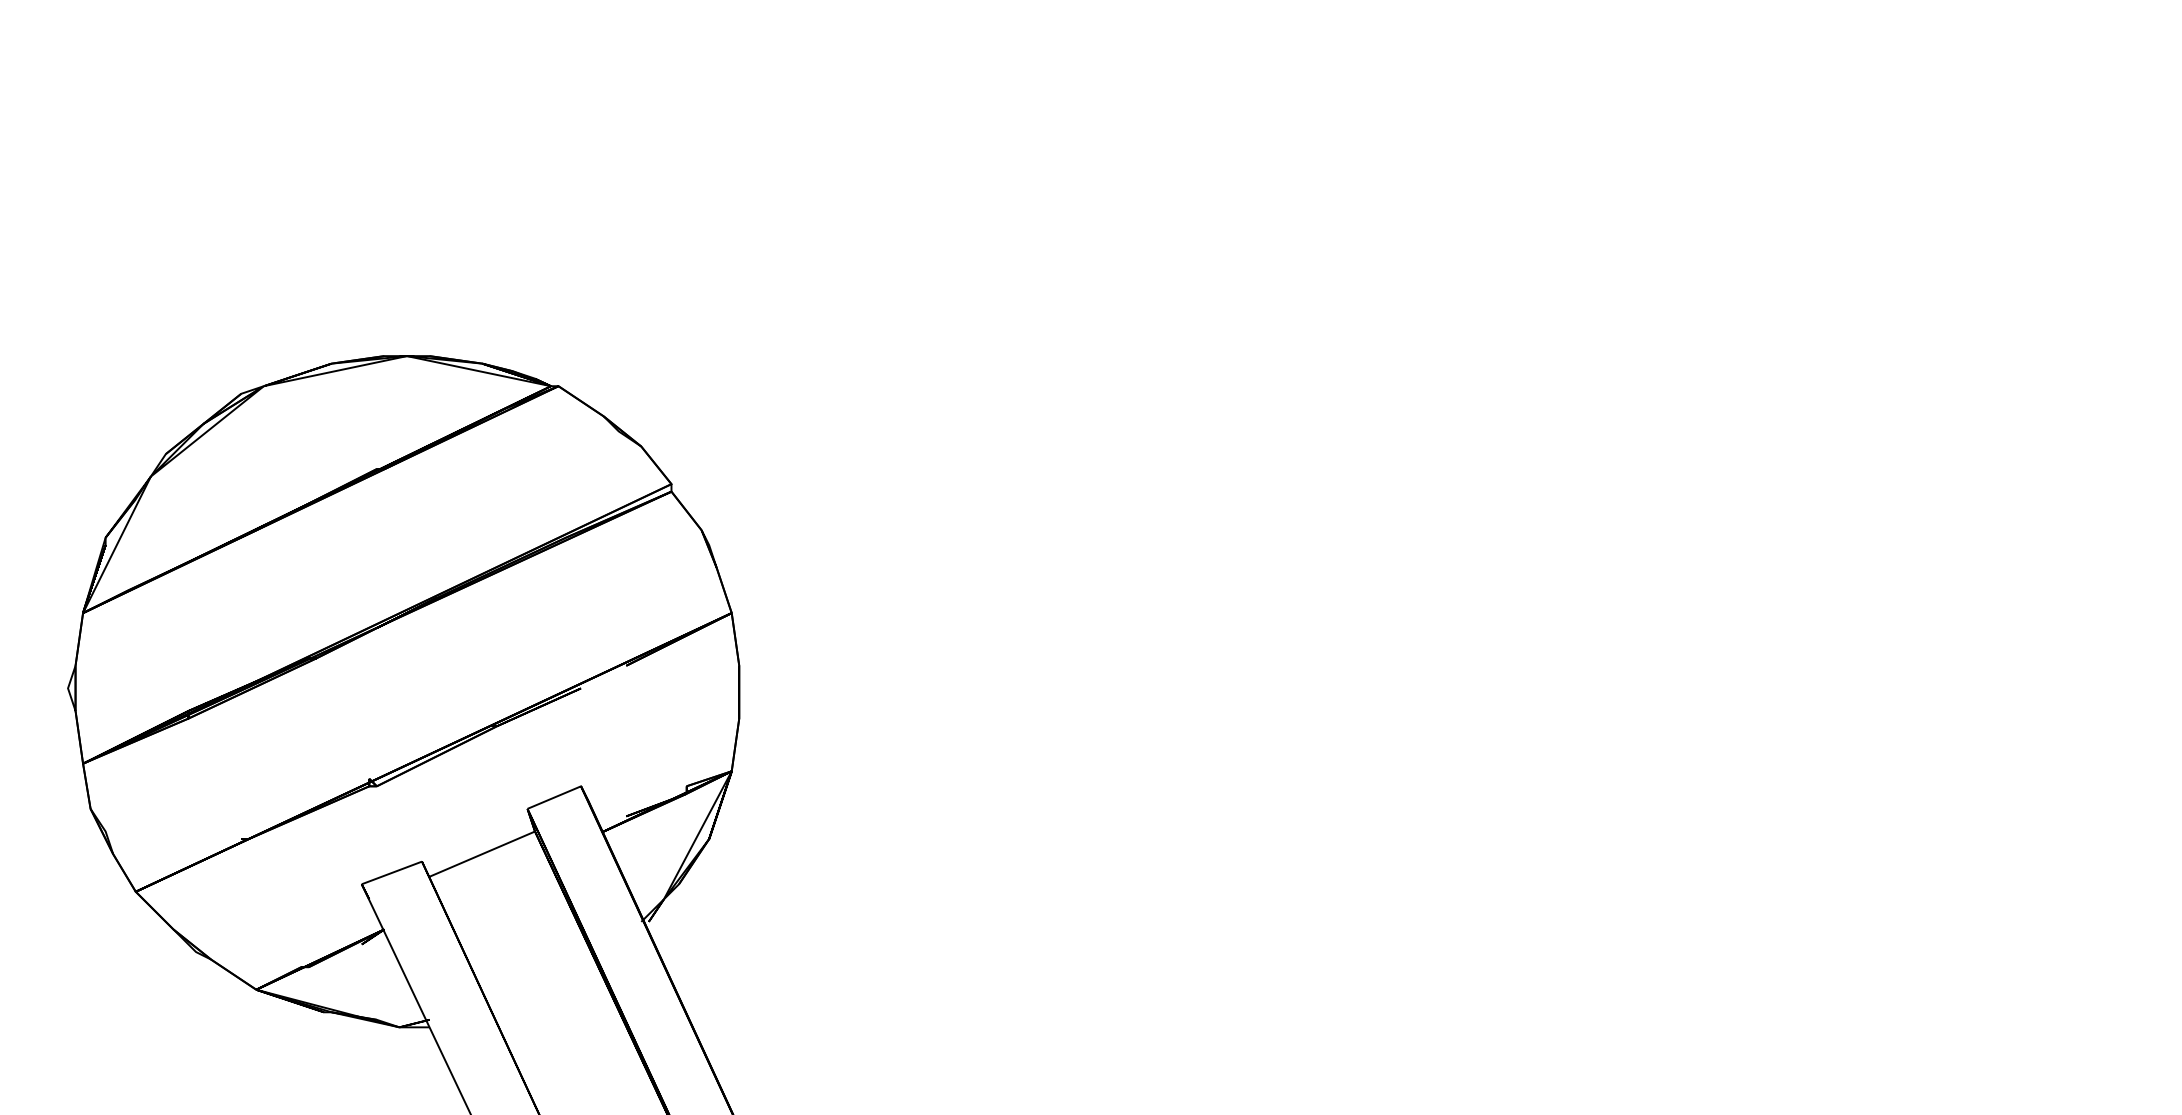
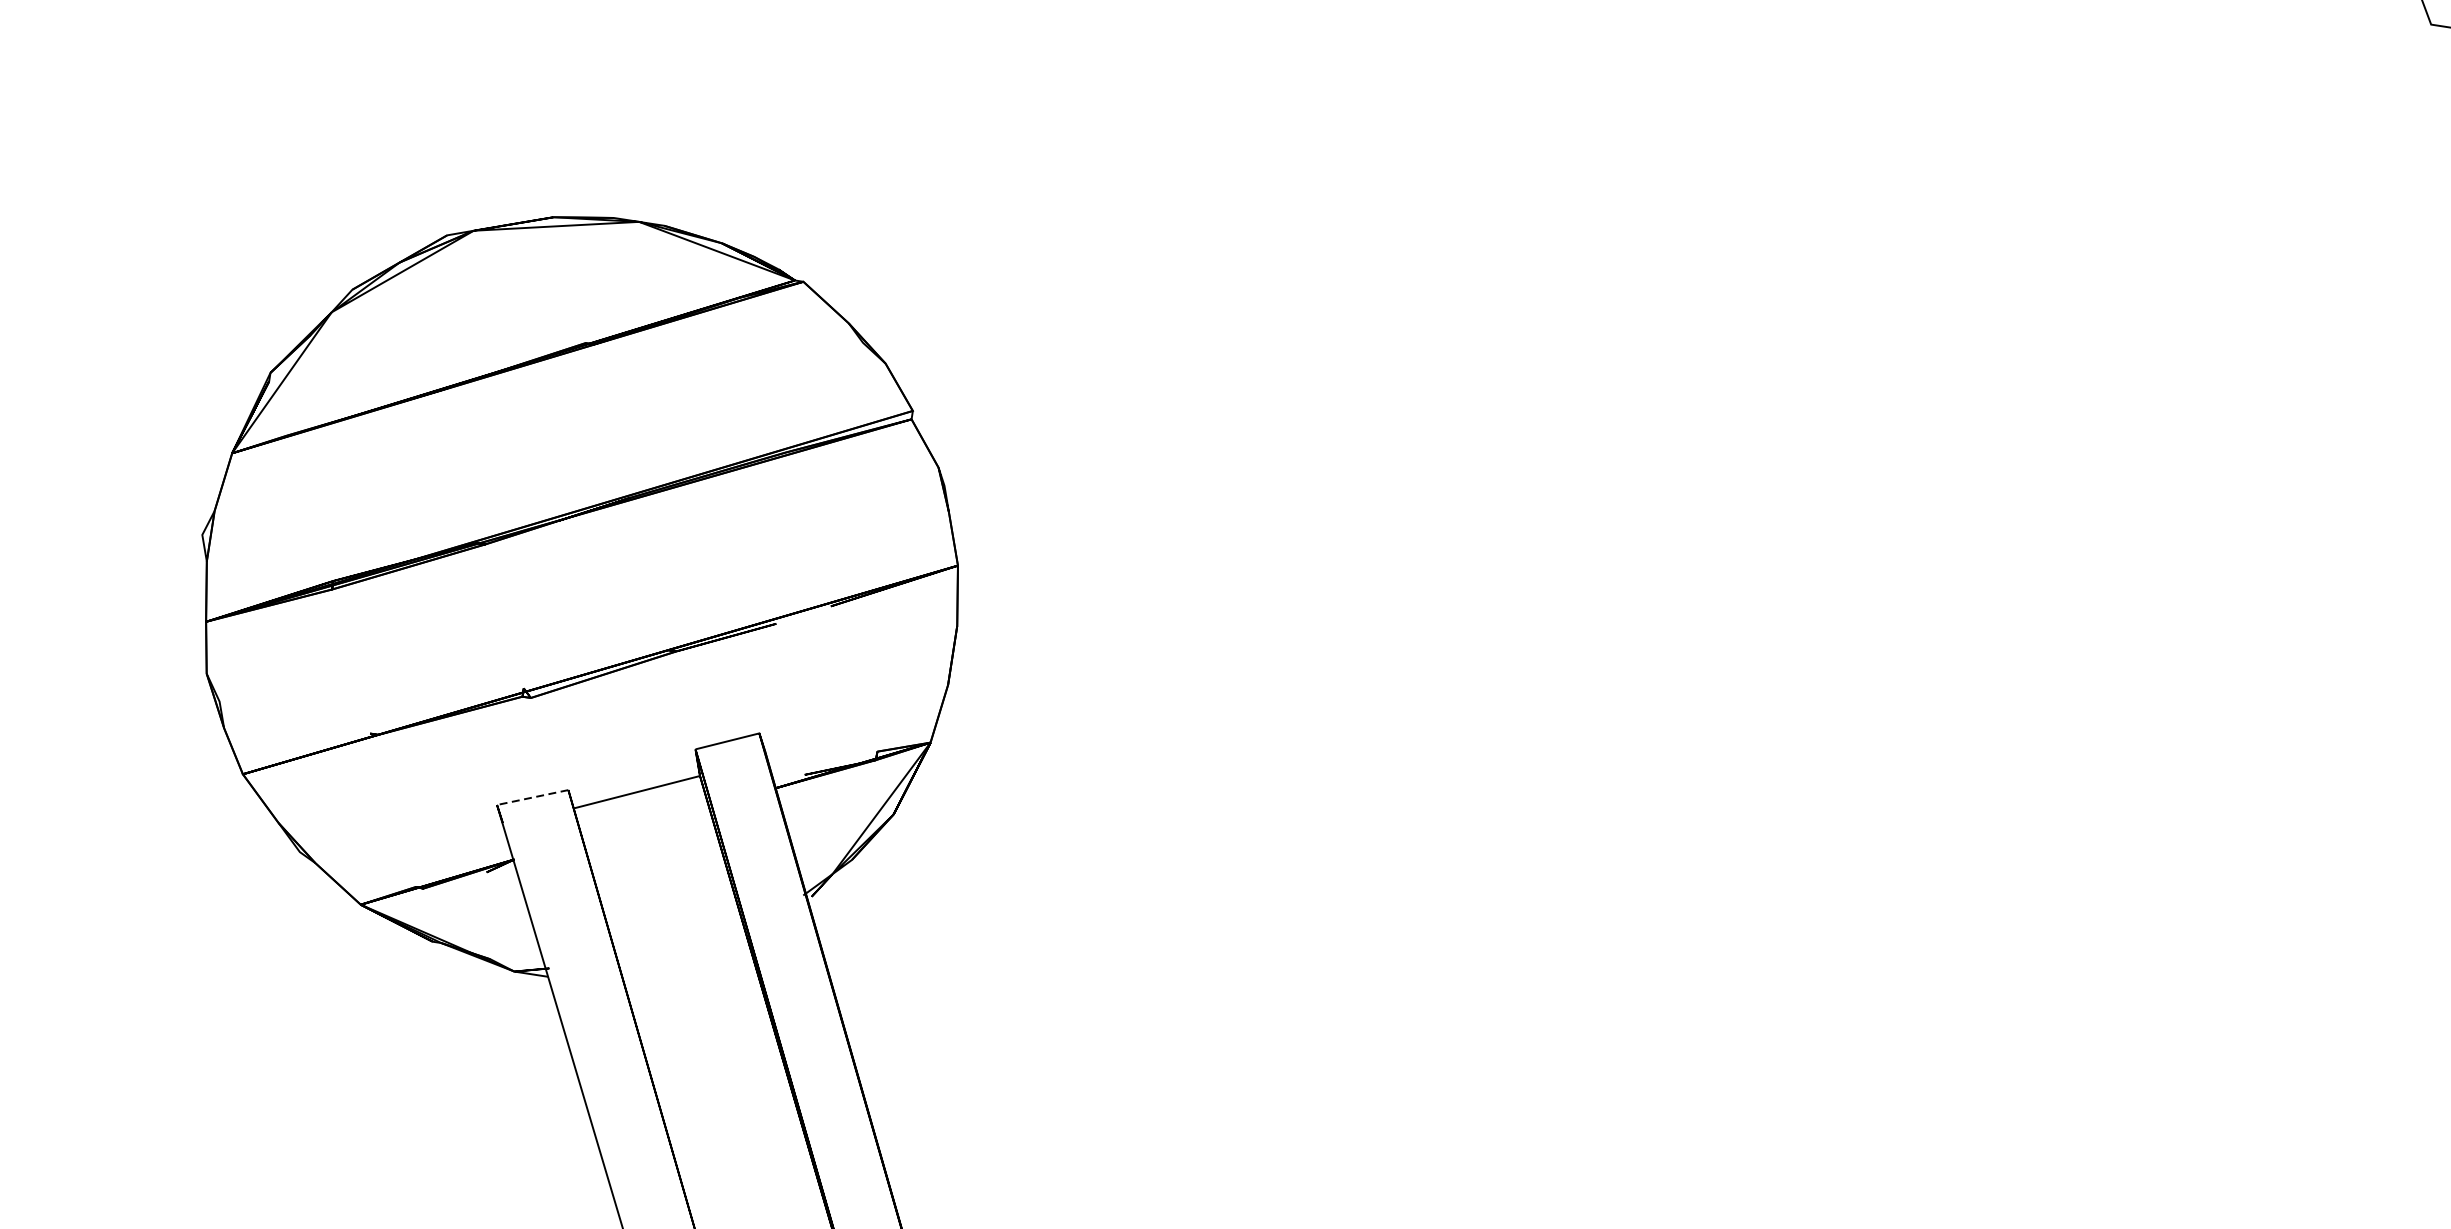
line: (391, 873) -> (532, 798), solid -> dashed

